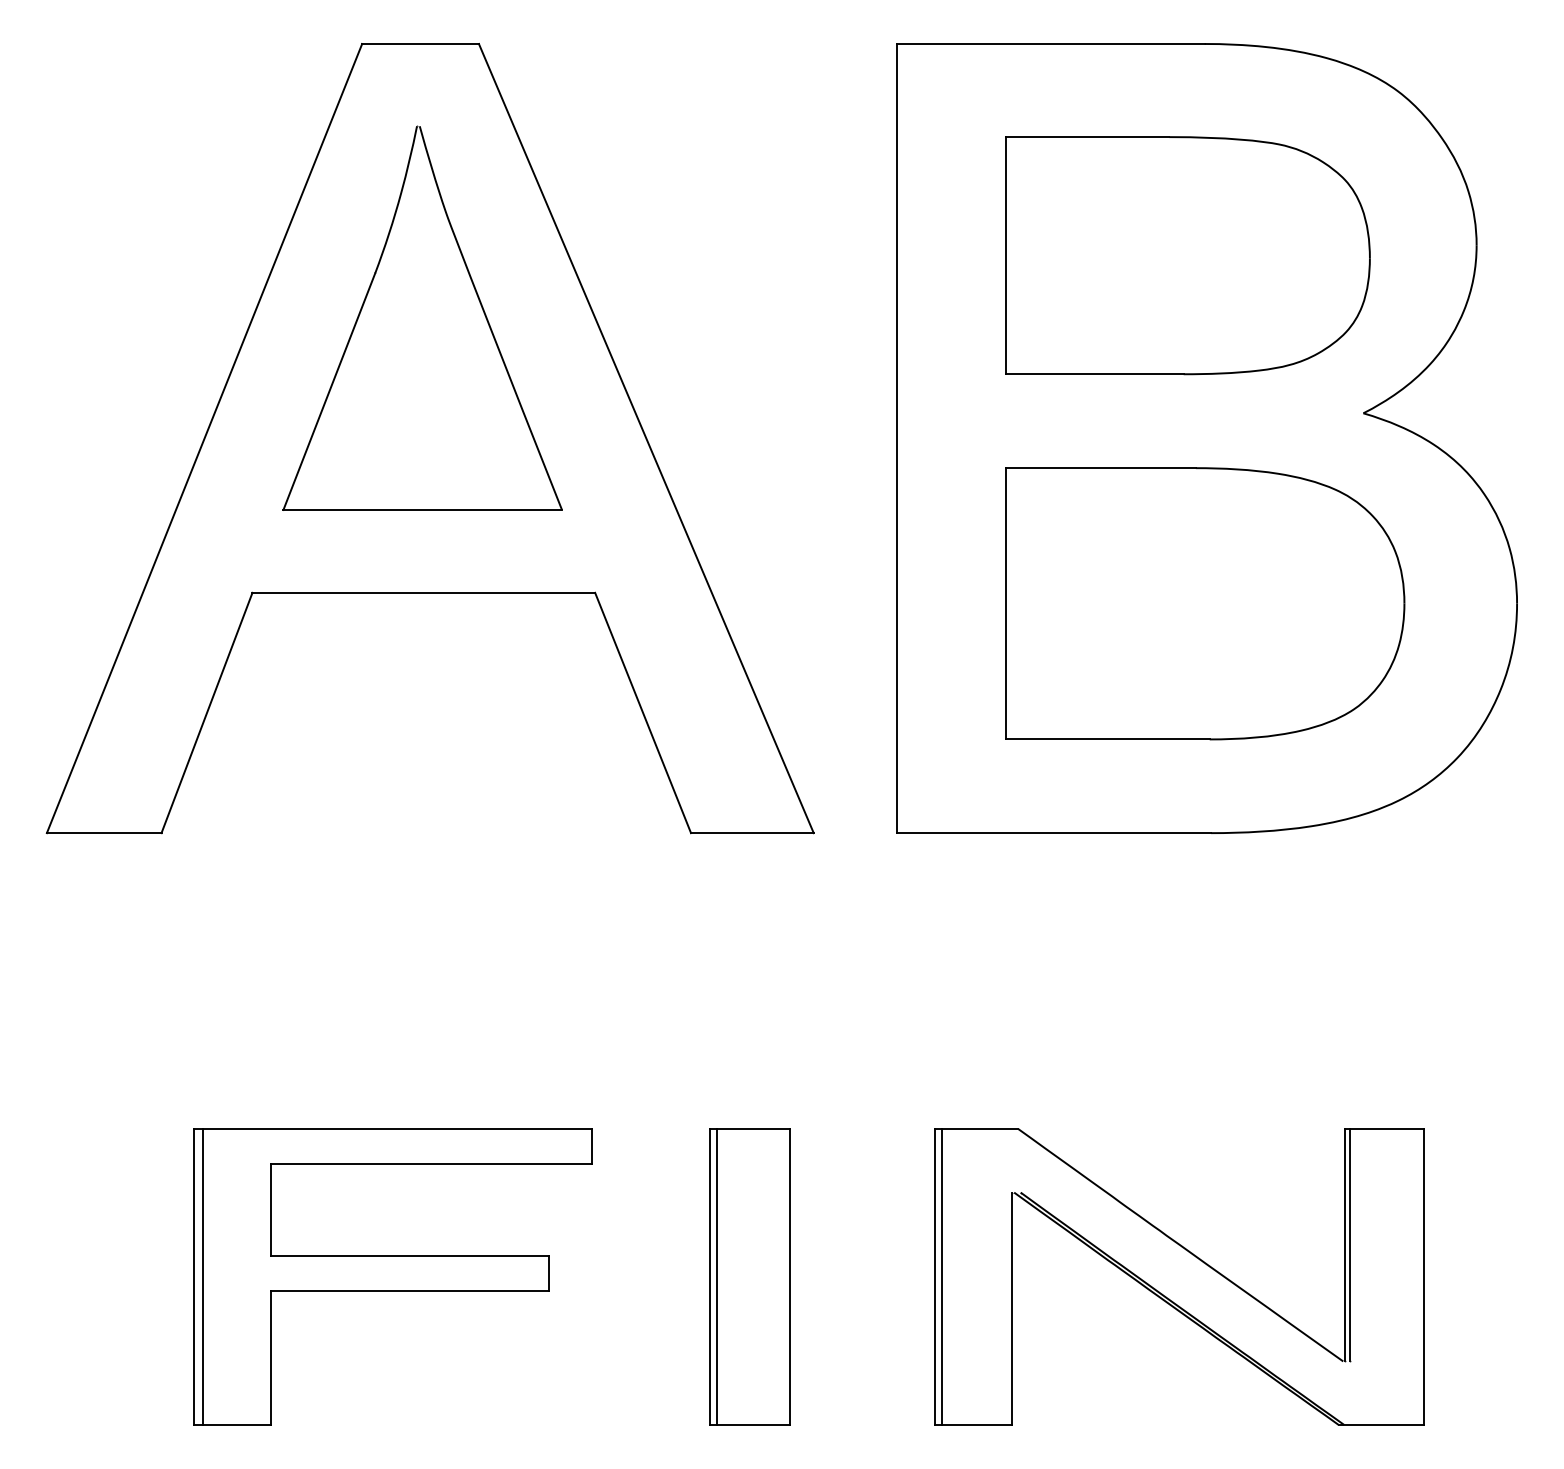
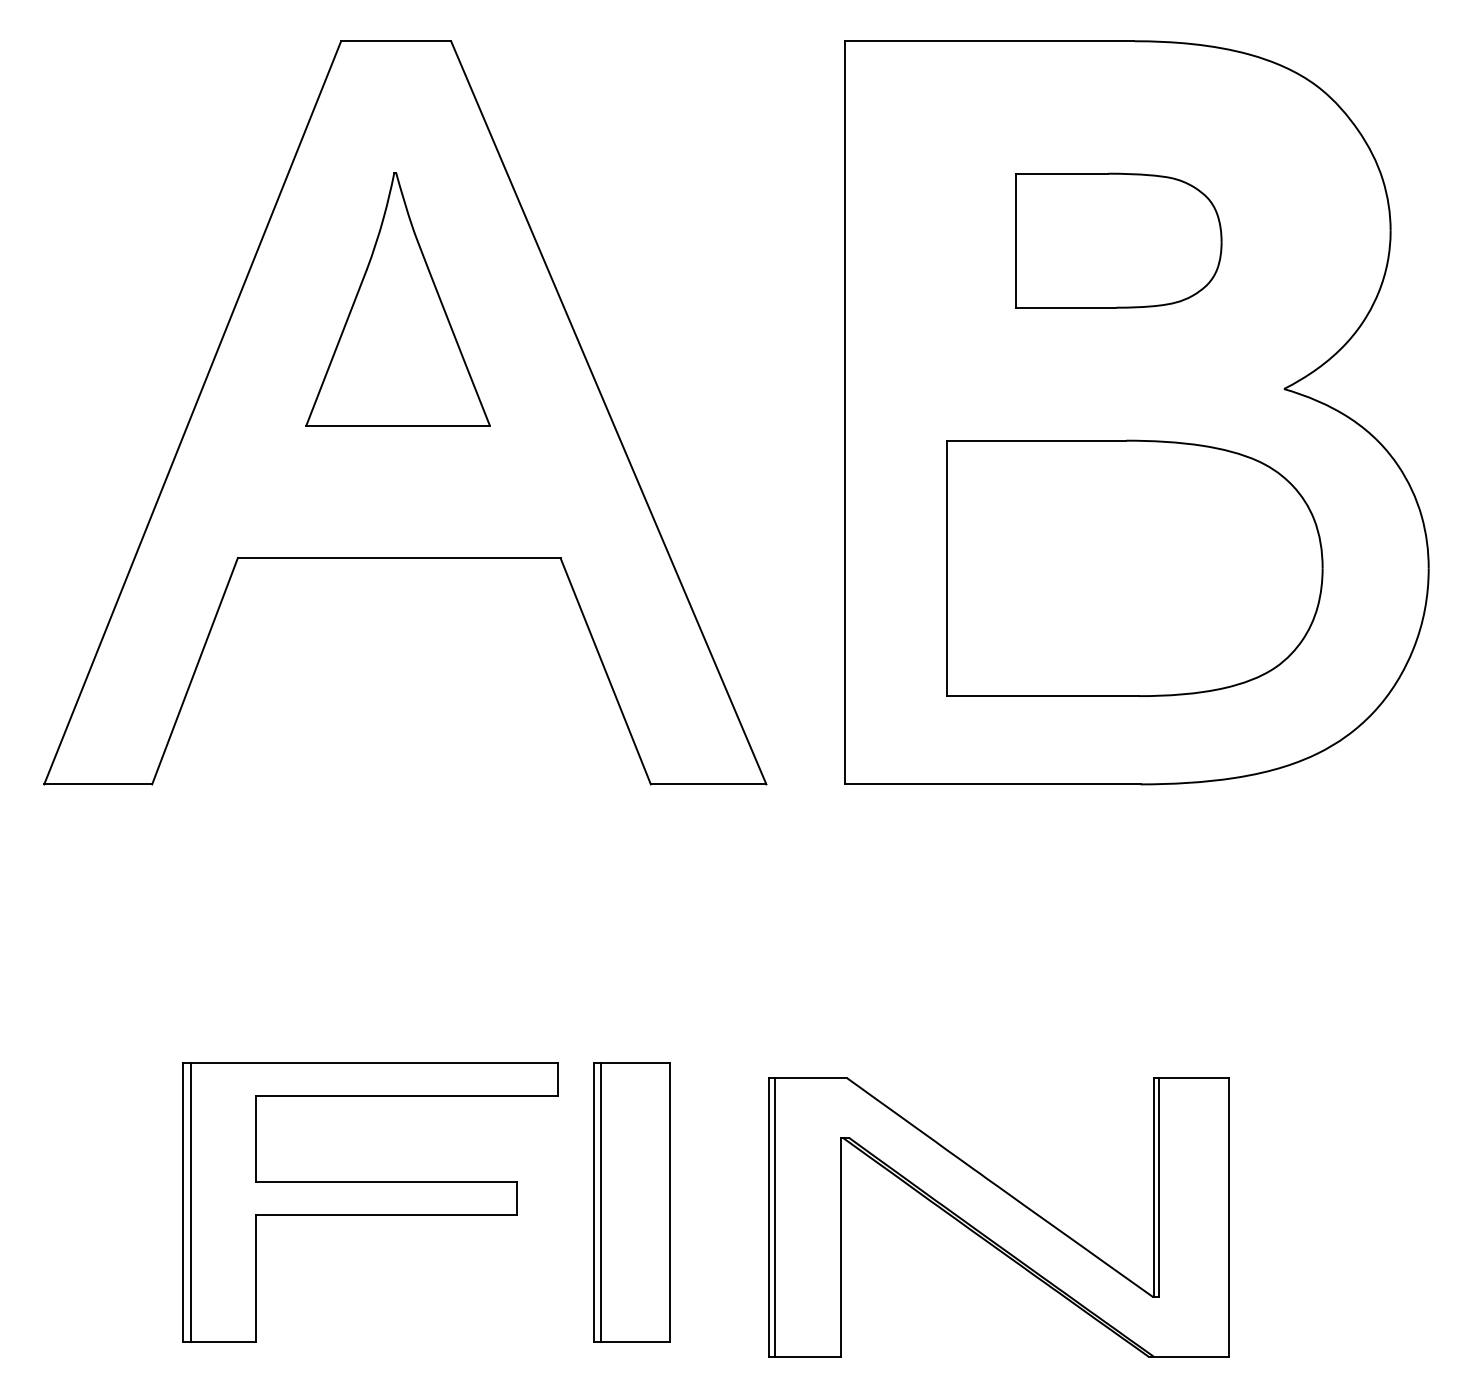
part: (1187, 255) -> (1118, 240), size x0.6
part: (422, 317) -> (397, 298), size x0.7
part: (749, 1276) -> (631, 1201), moved
part: (1179, 1276) -> (998, 1216), moved

